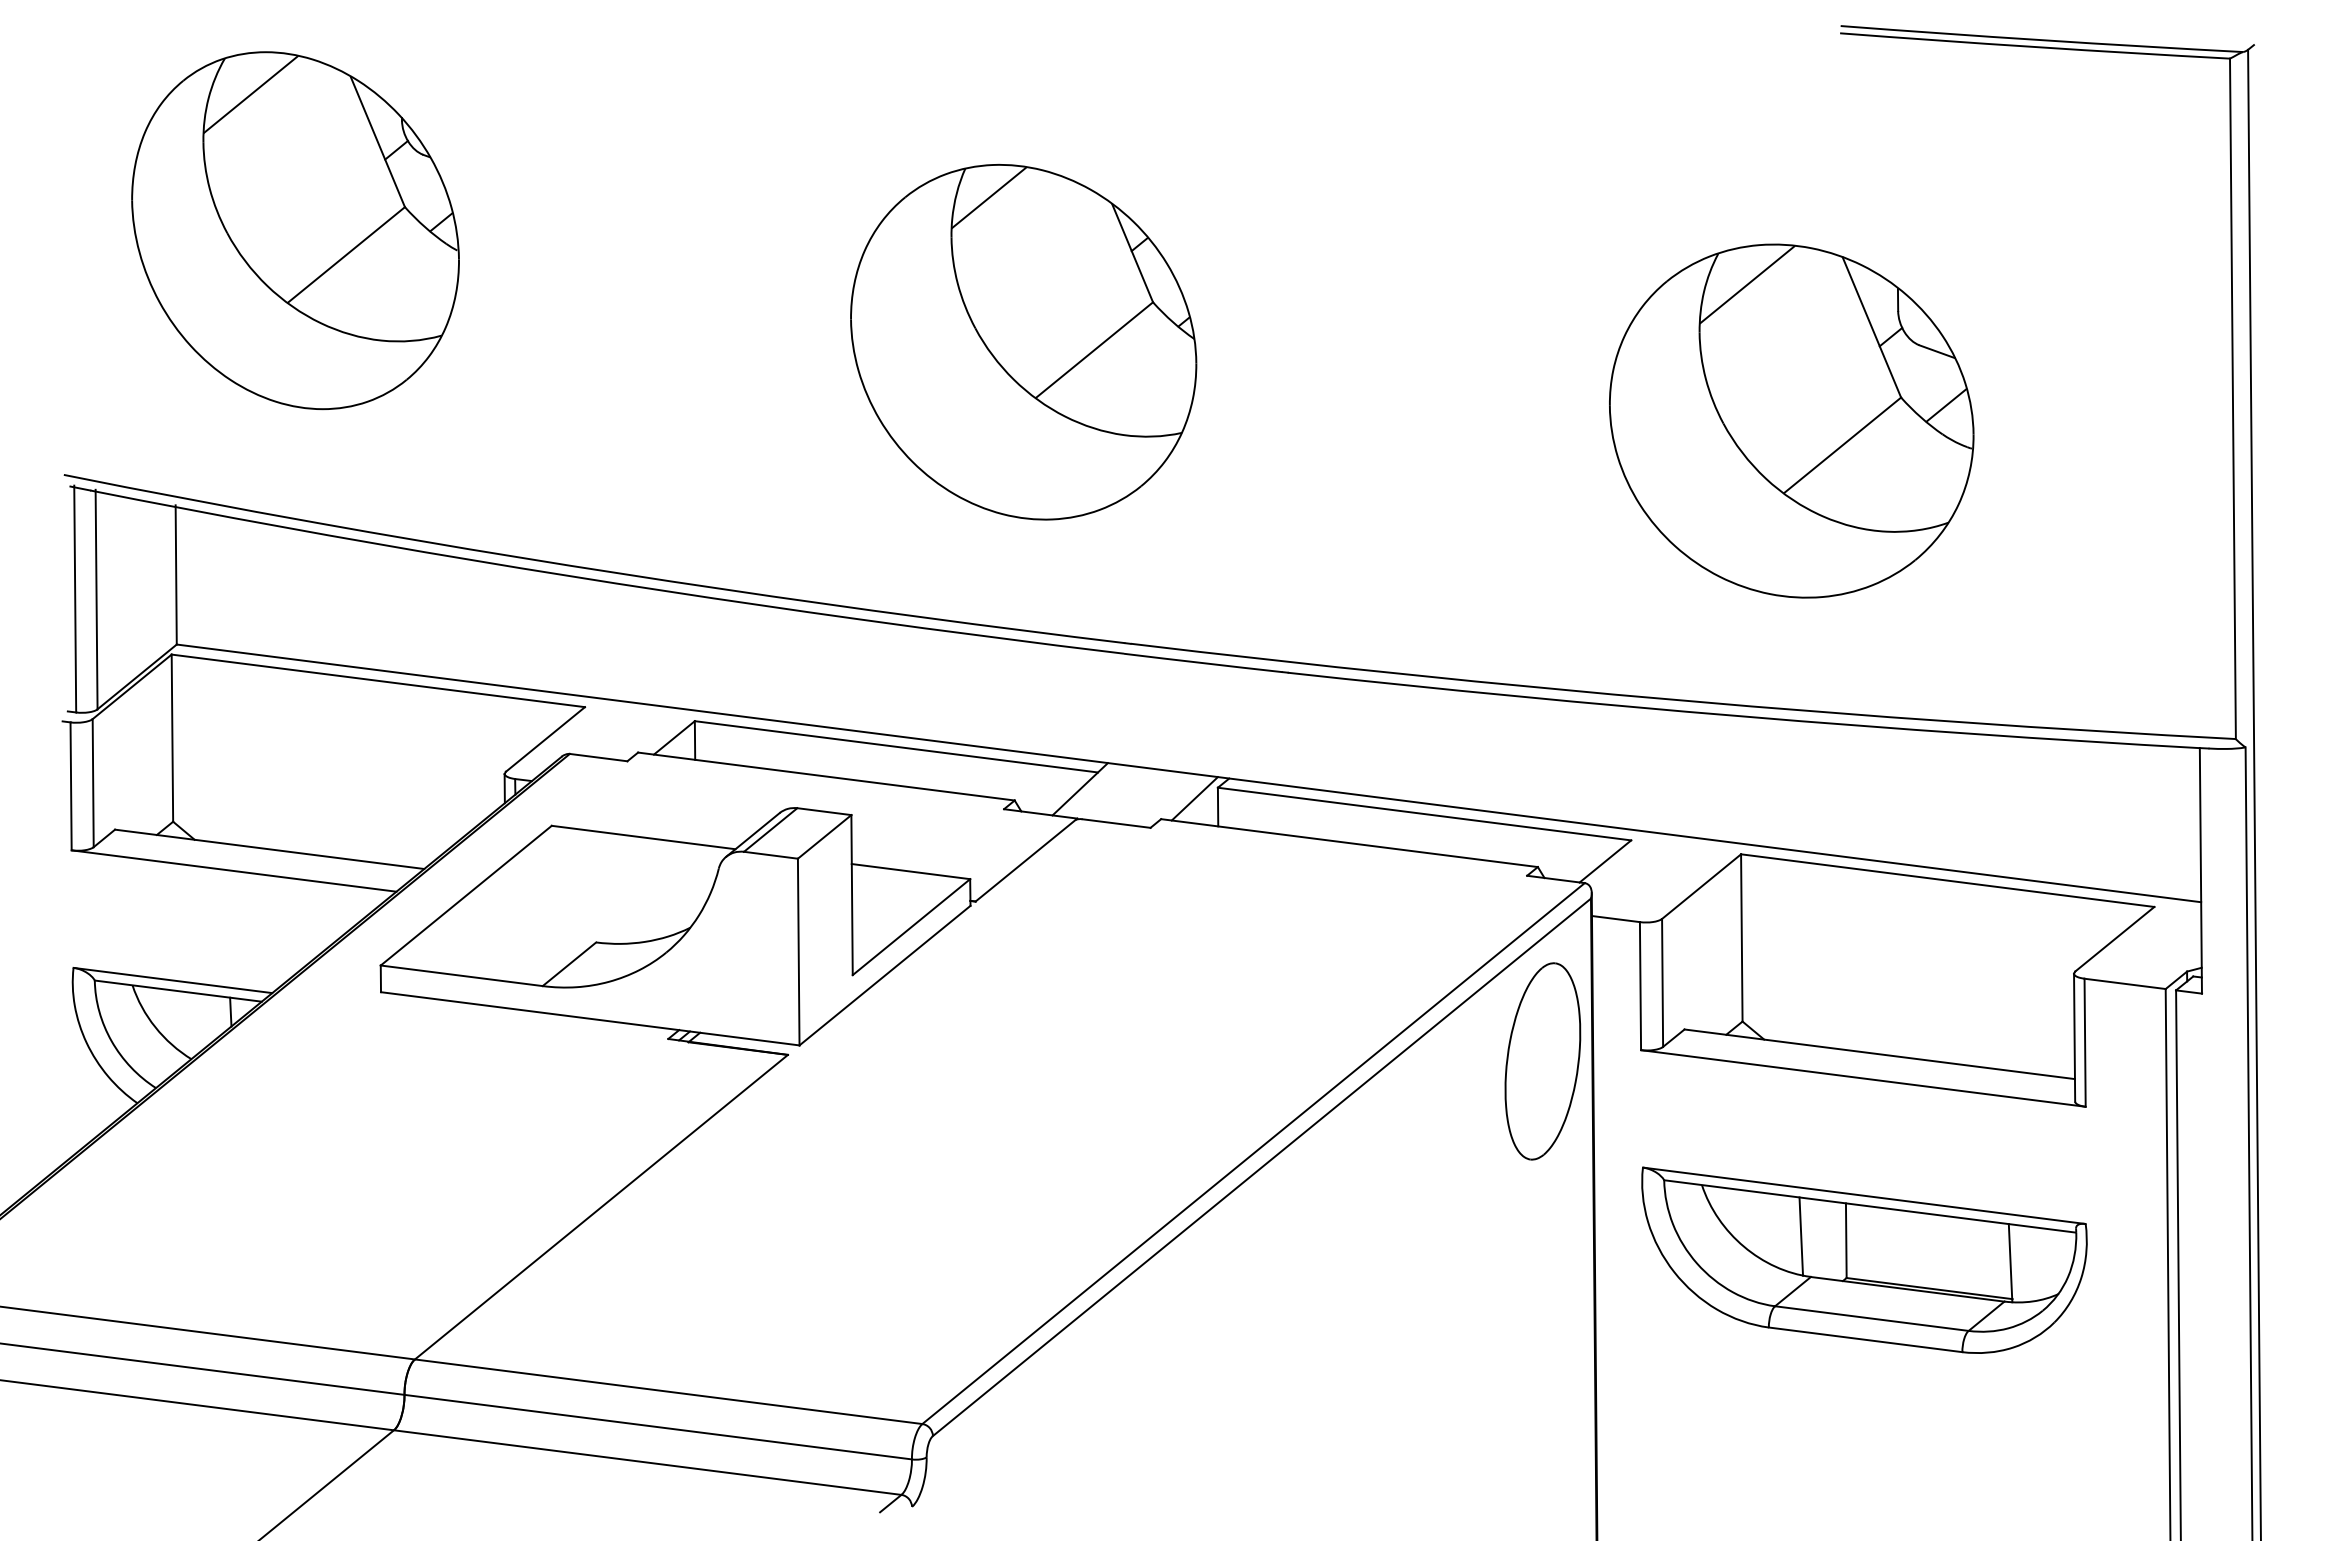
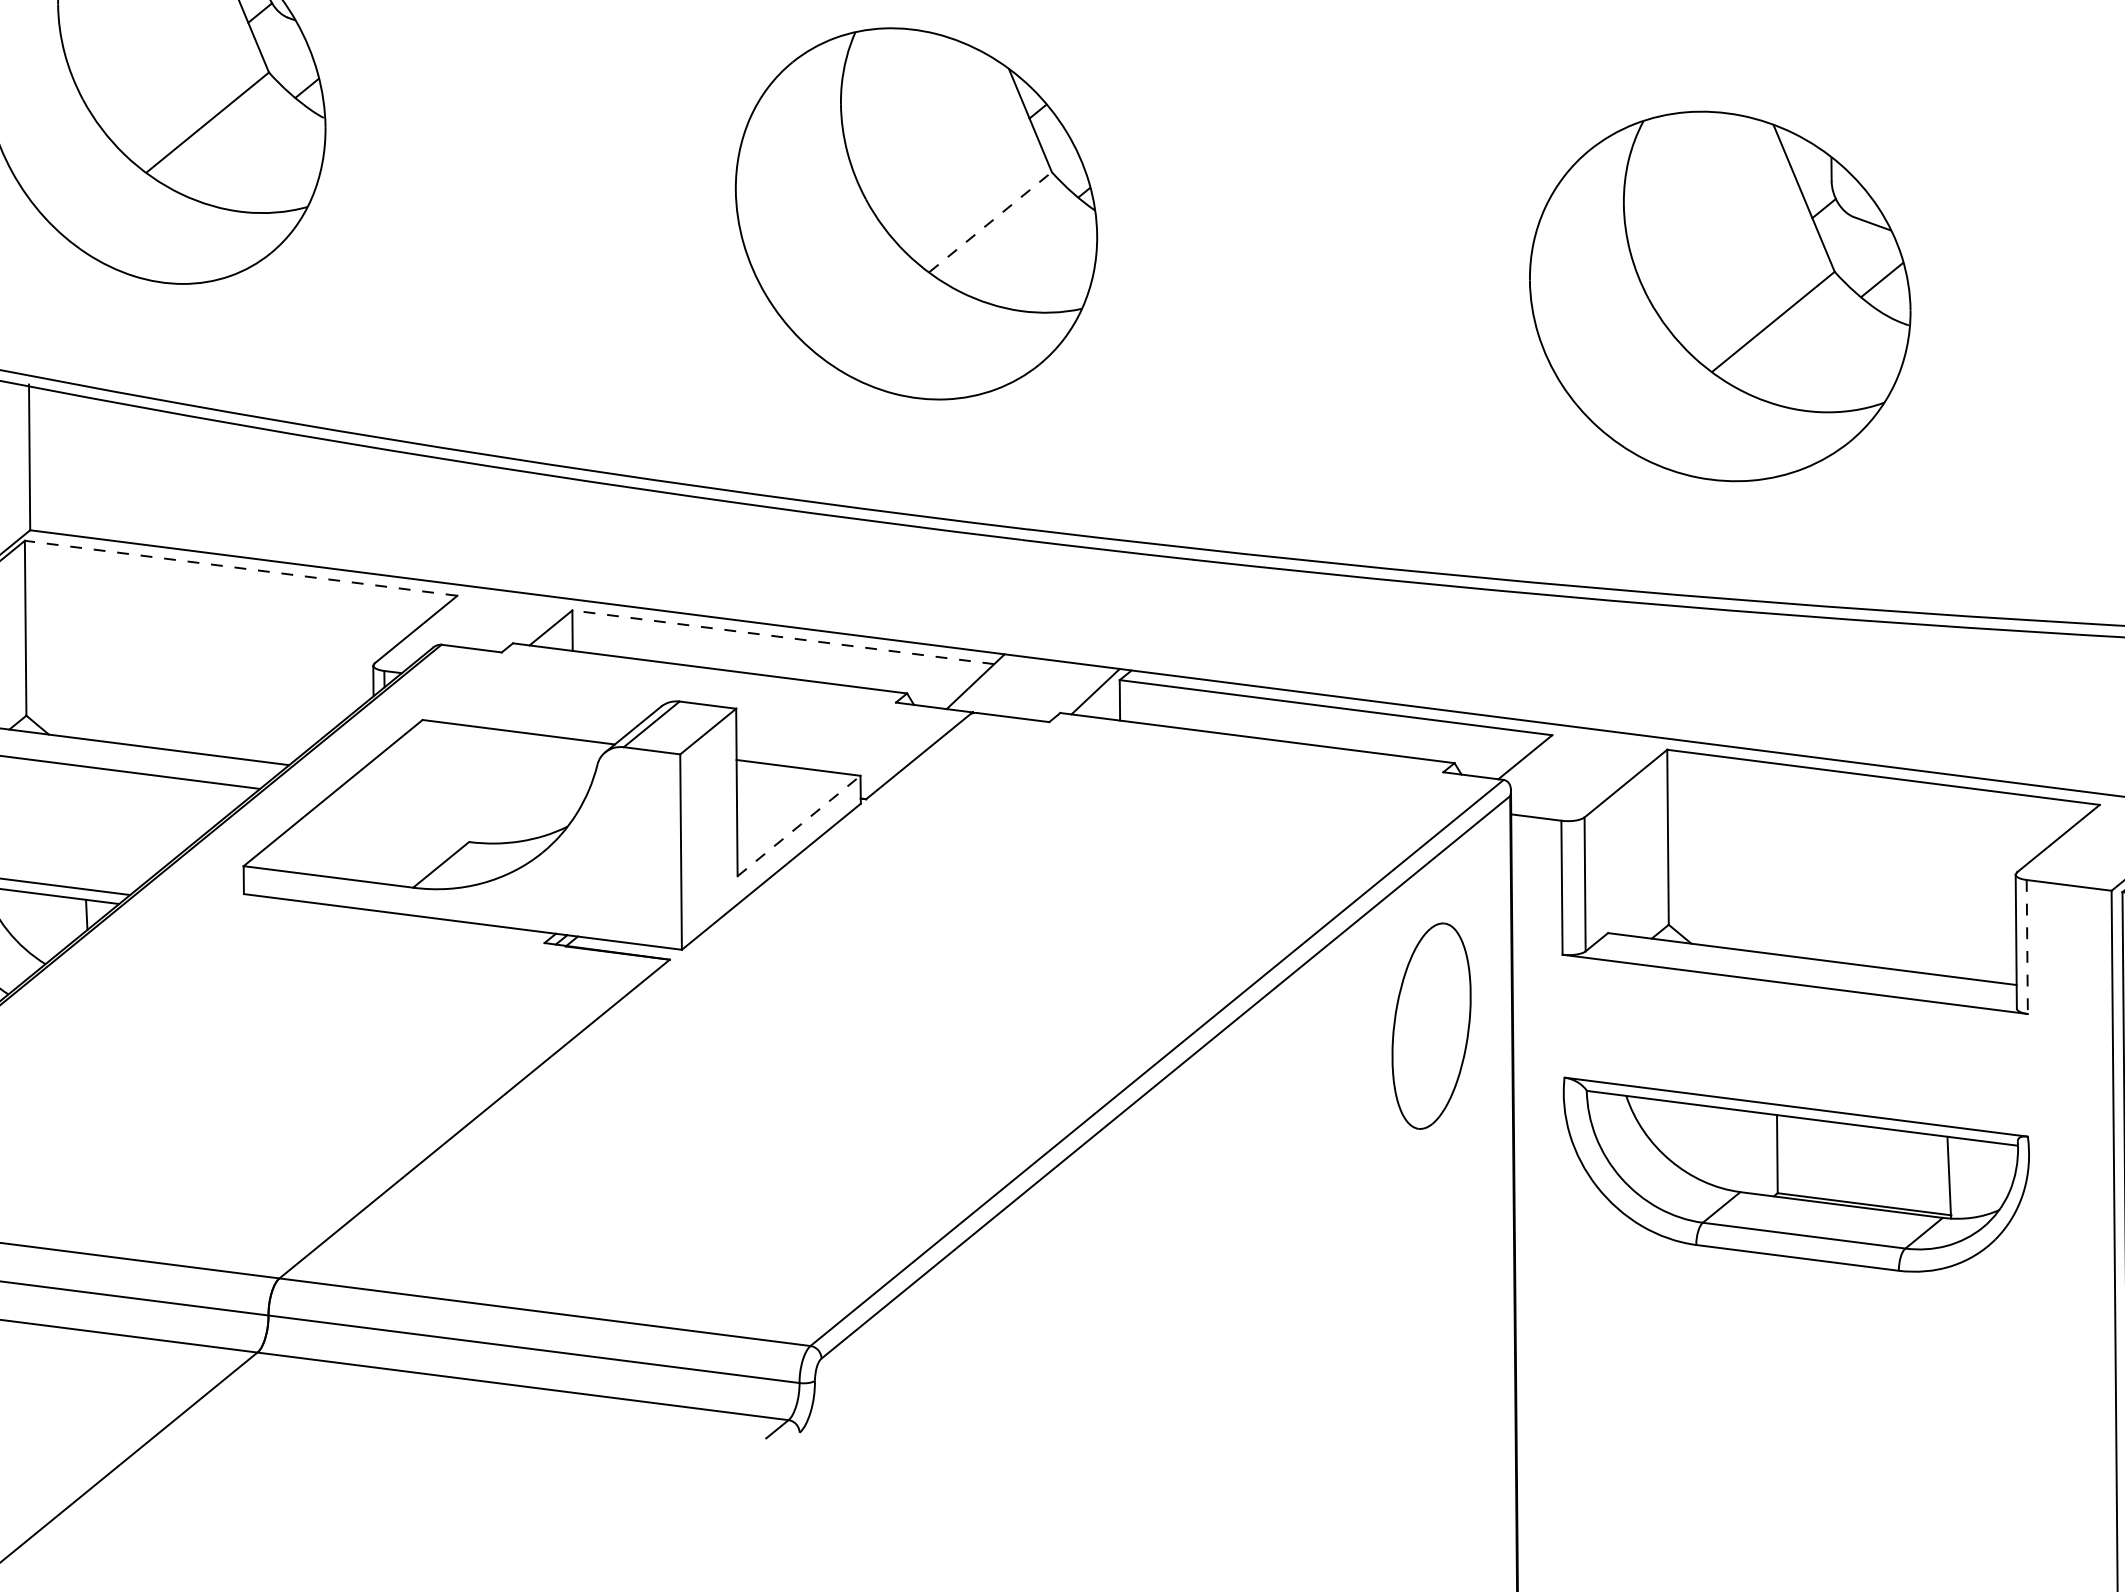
line: (989, 197) -> (880, 62), removed
line: (1747, 284) -> (1673, 153), removed
line: (1094, 350) -> (990, 222), solid -> dashed
line: (377, 680) -> (240, 567), solid -> dashed
line: (895, 746) -> (782, 636), solid -> dashed
line: (911, 927) -> (799, 826), solid -> dashed
line: (2085, 1043) -> (2027, 947), solid -> dashed
part: (1542, 1061) -> (1431, 1026), moved
line: (1801, 1236) -> (1730, 1149), removed

